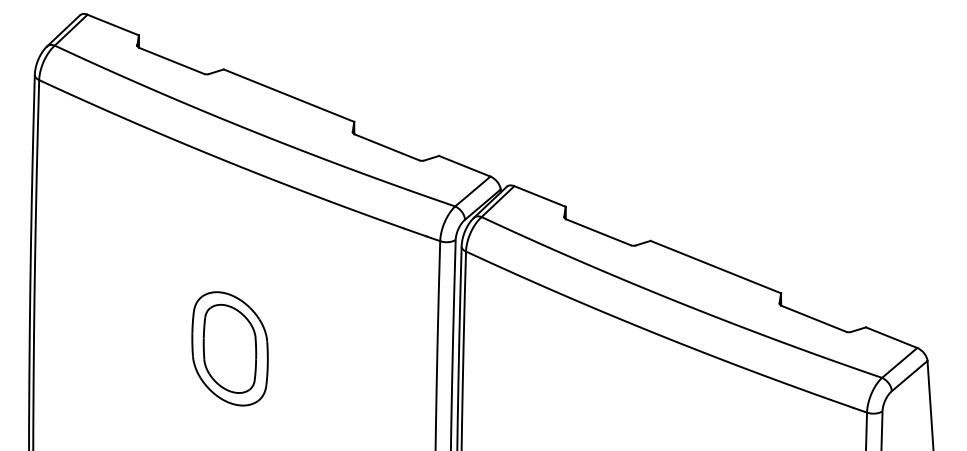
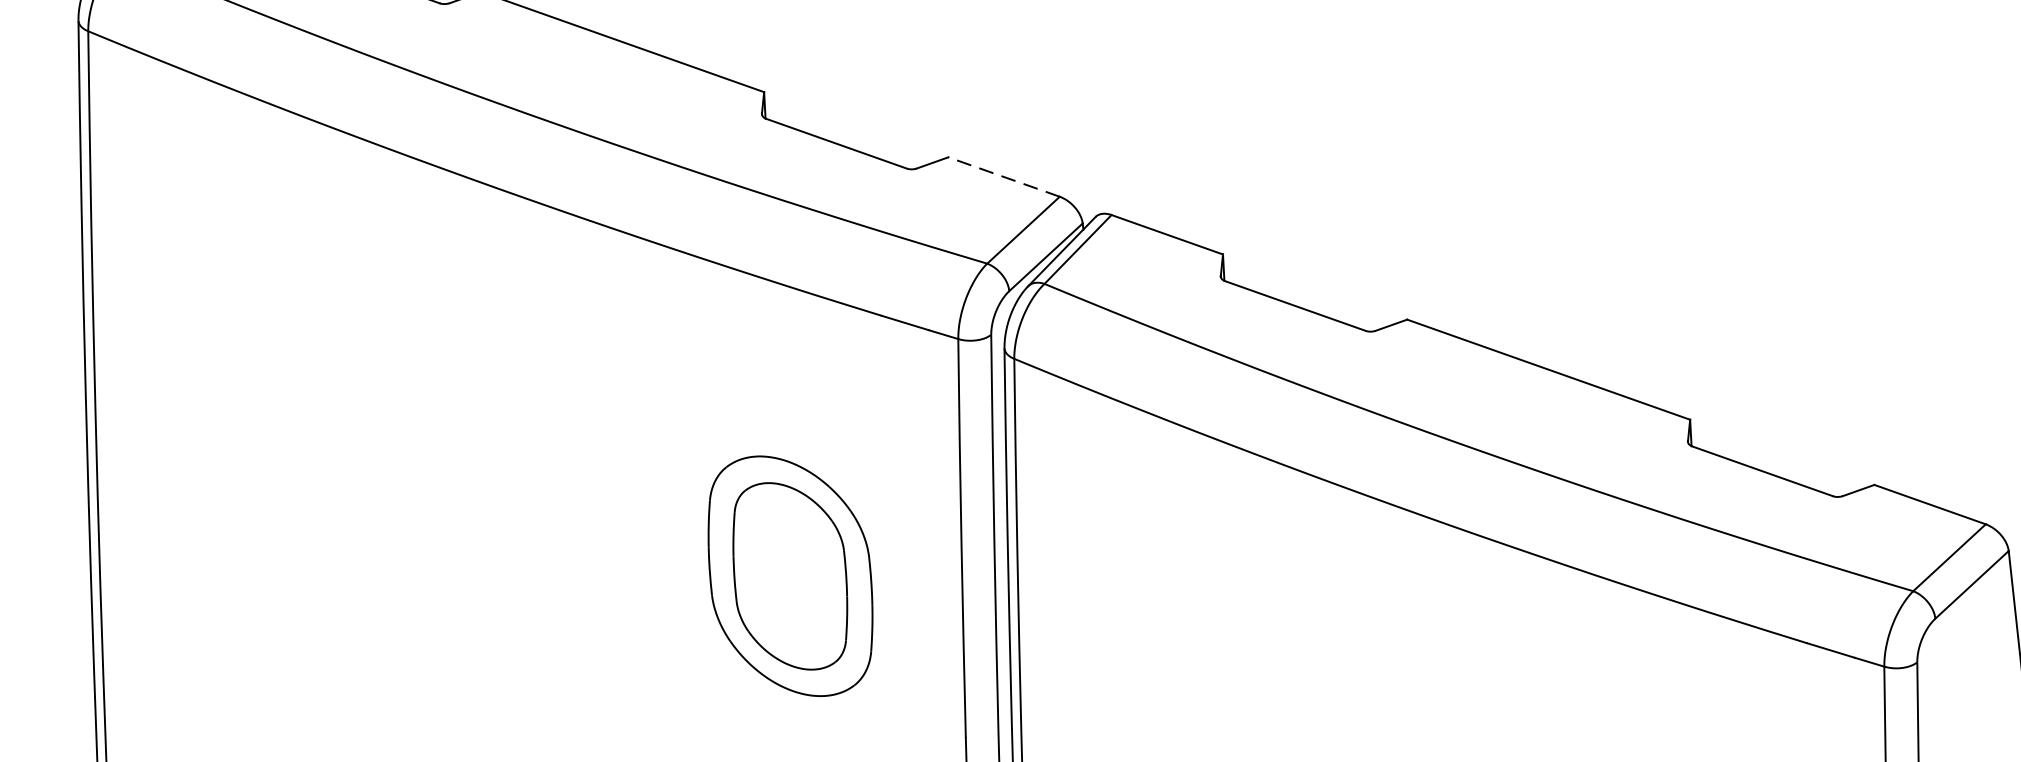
line: (464, 166) -> (1003, 177), solid -> dashed
part: (229, 348) -> (789, 575), moved

